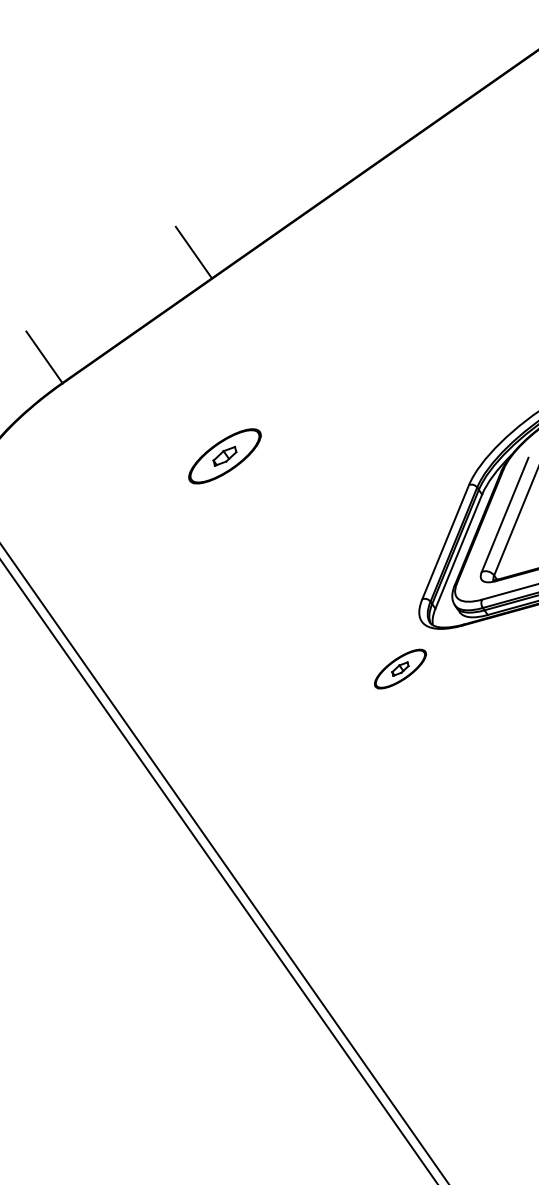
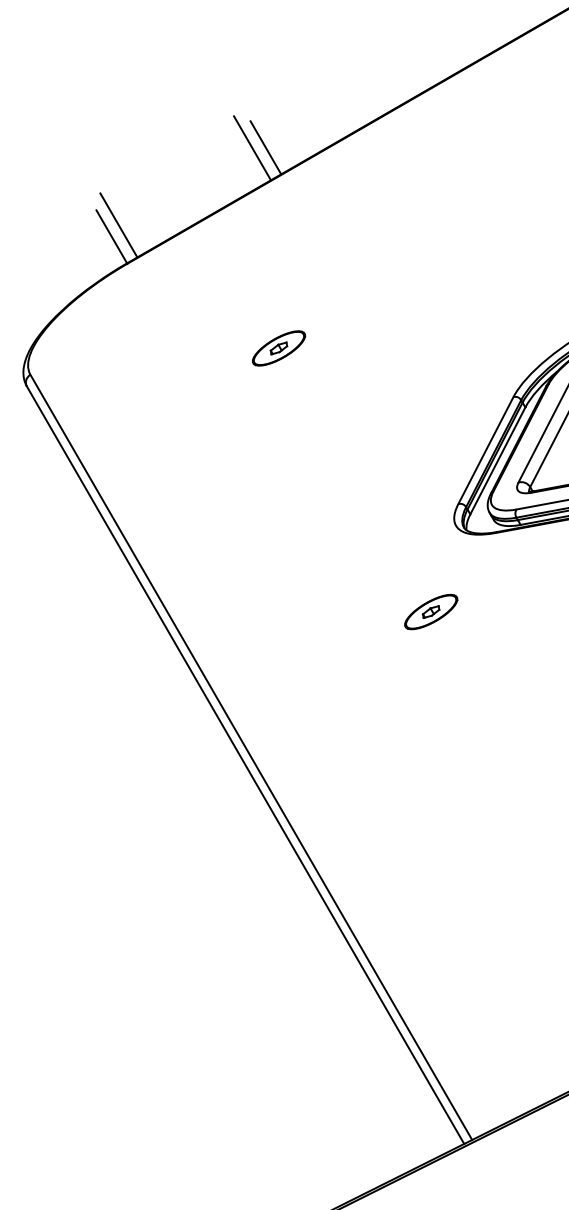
line: (180, 254) -> (252, 148), added
line: (50, 345) -> (118, 225), added
part: (225, 456) -> (279, 348), size x0.71
part: (400, 668) -> (431, 611), moved

